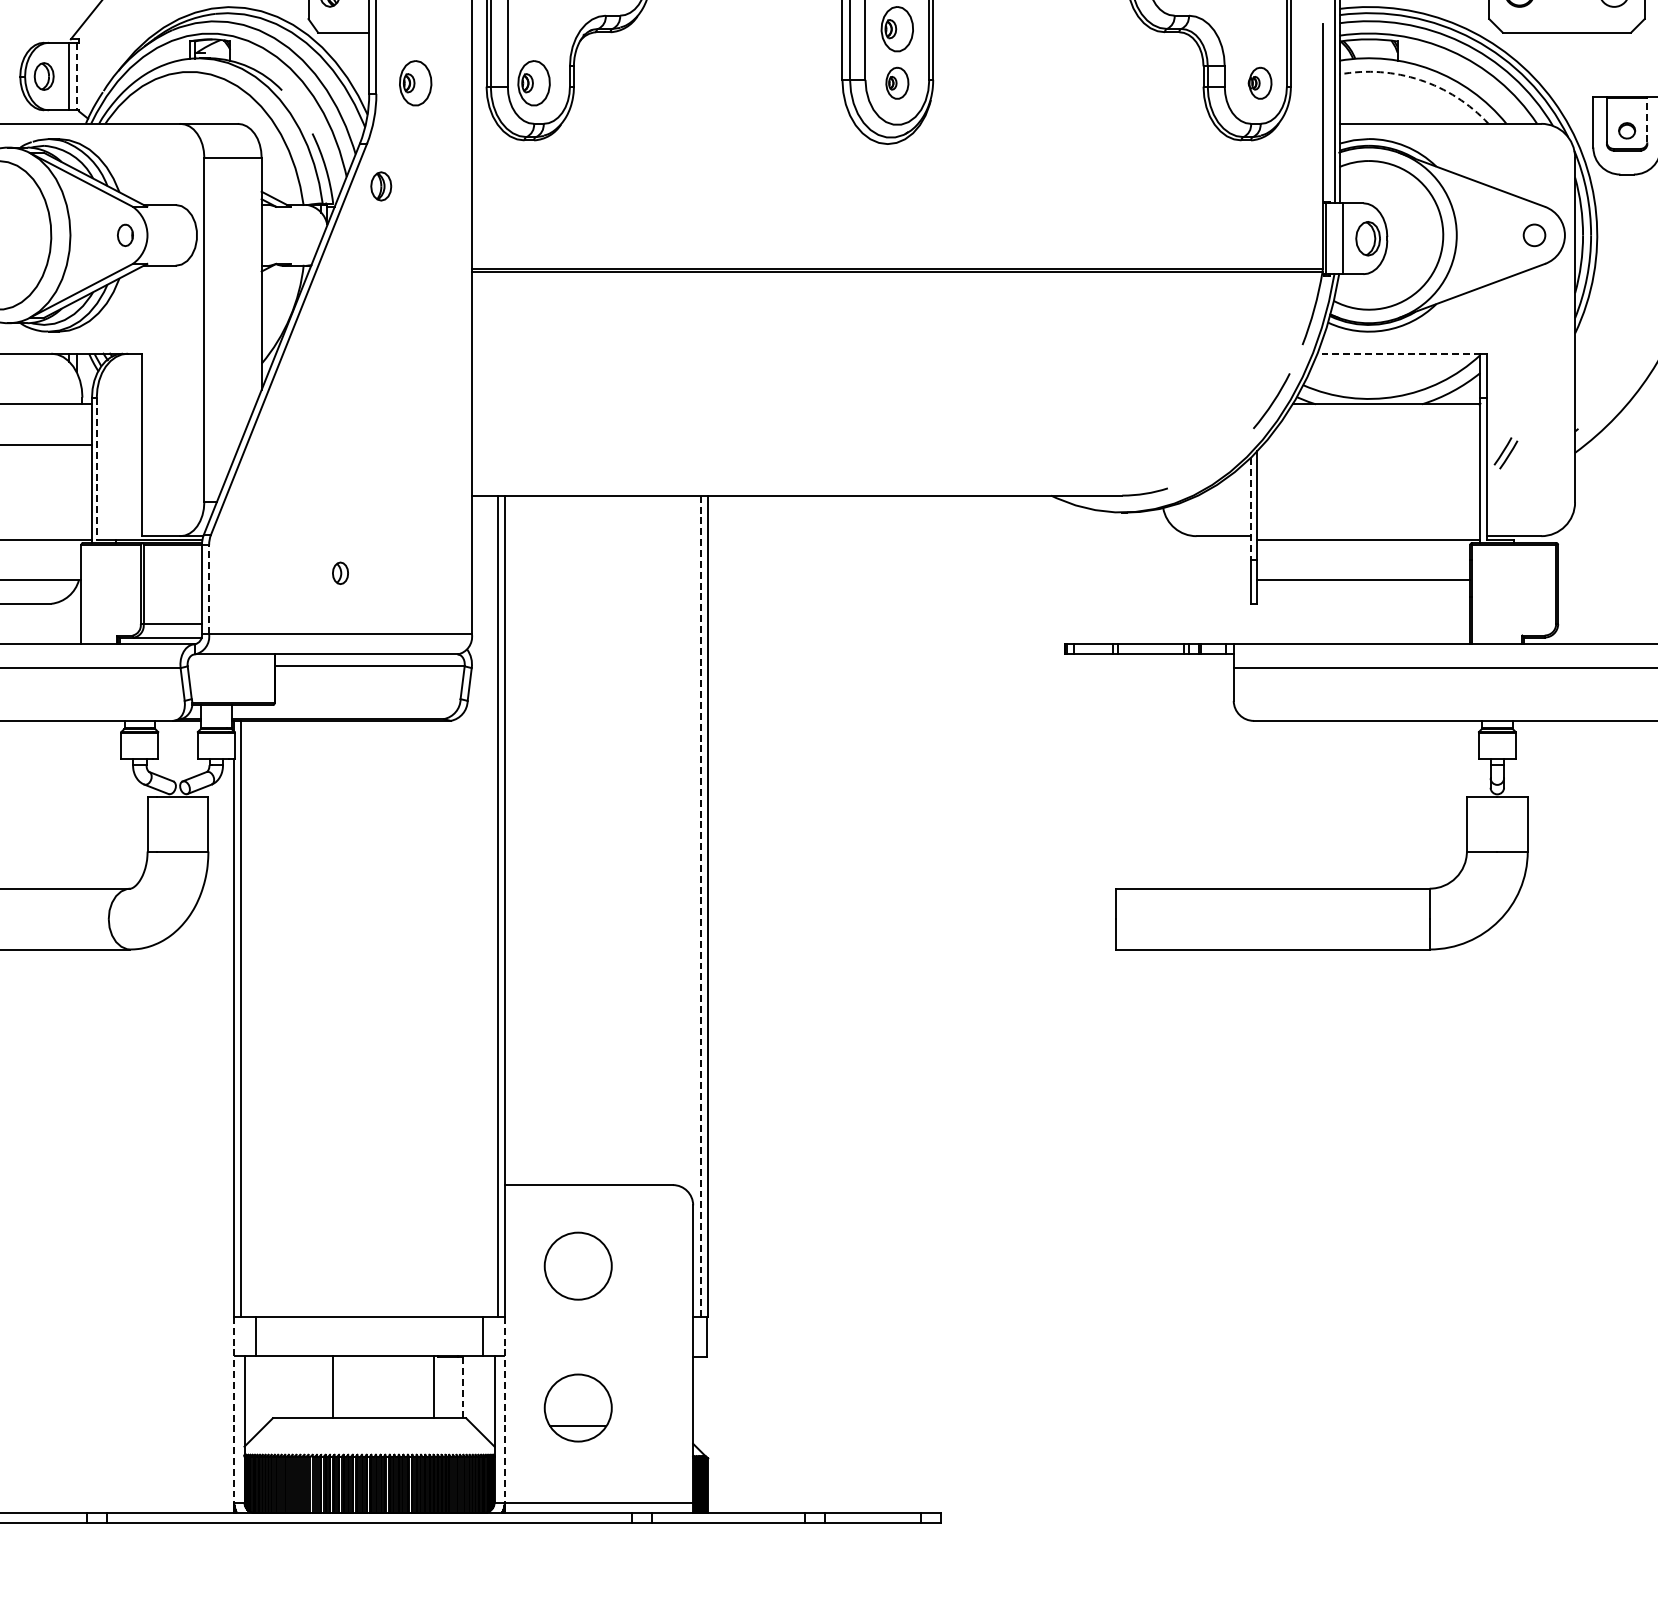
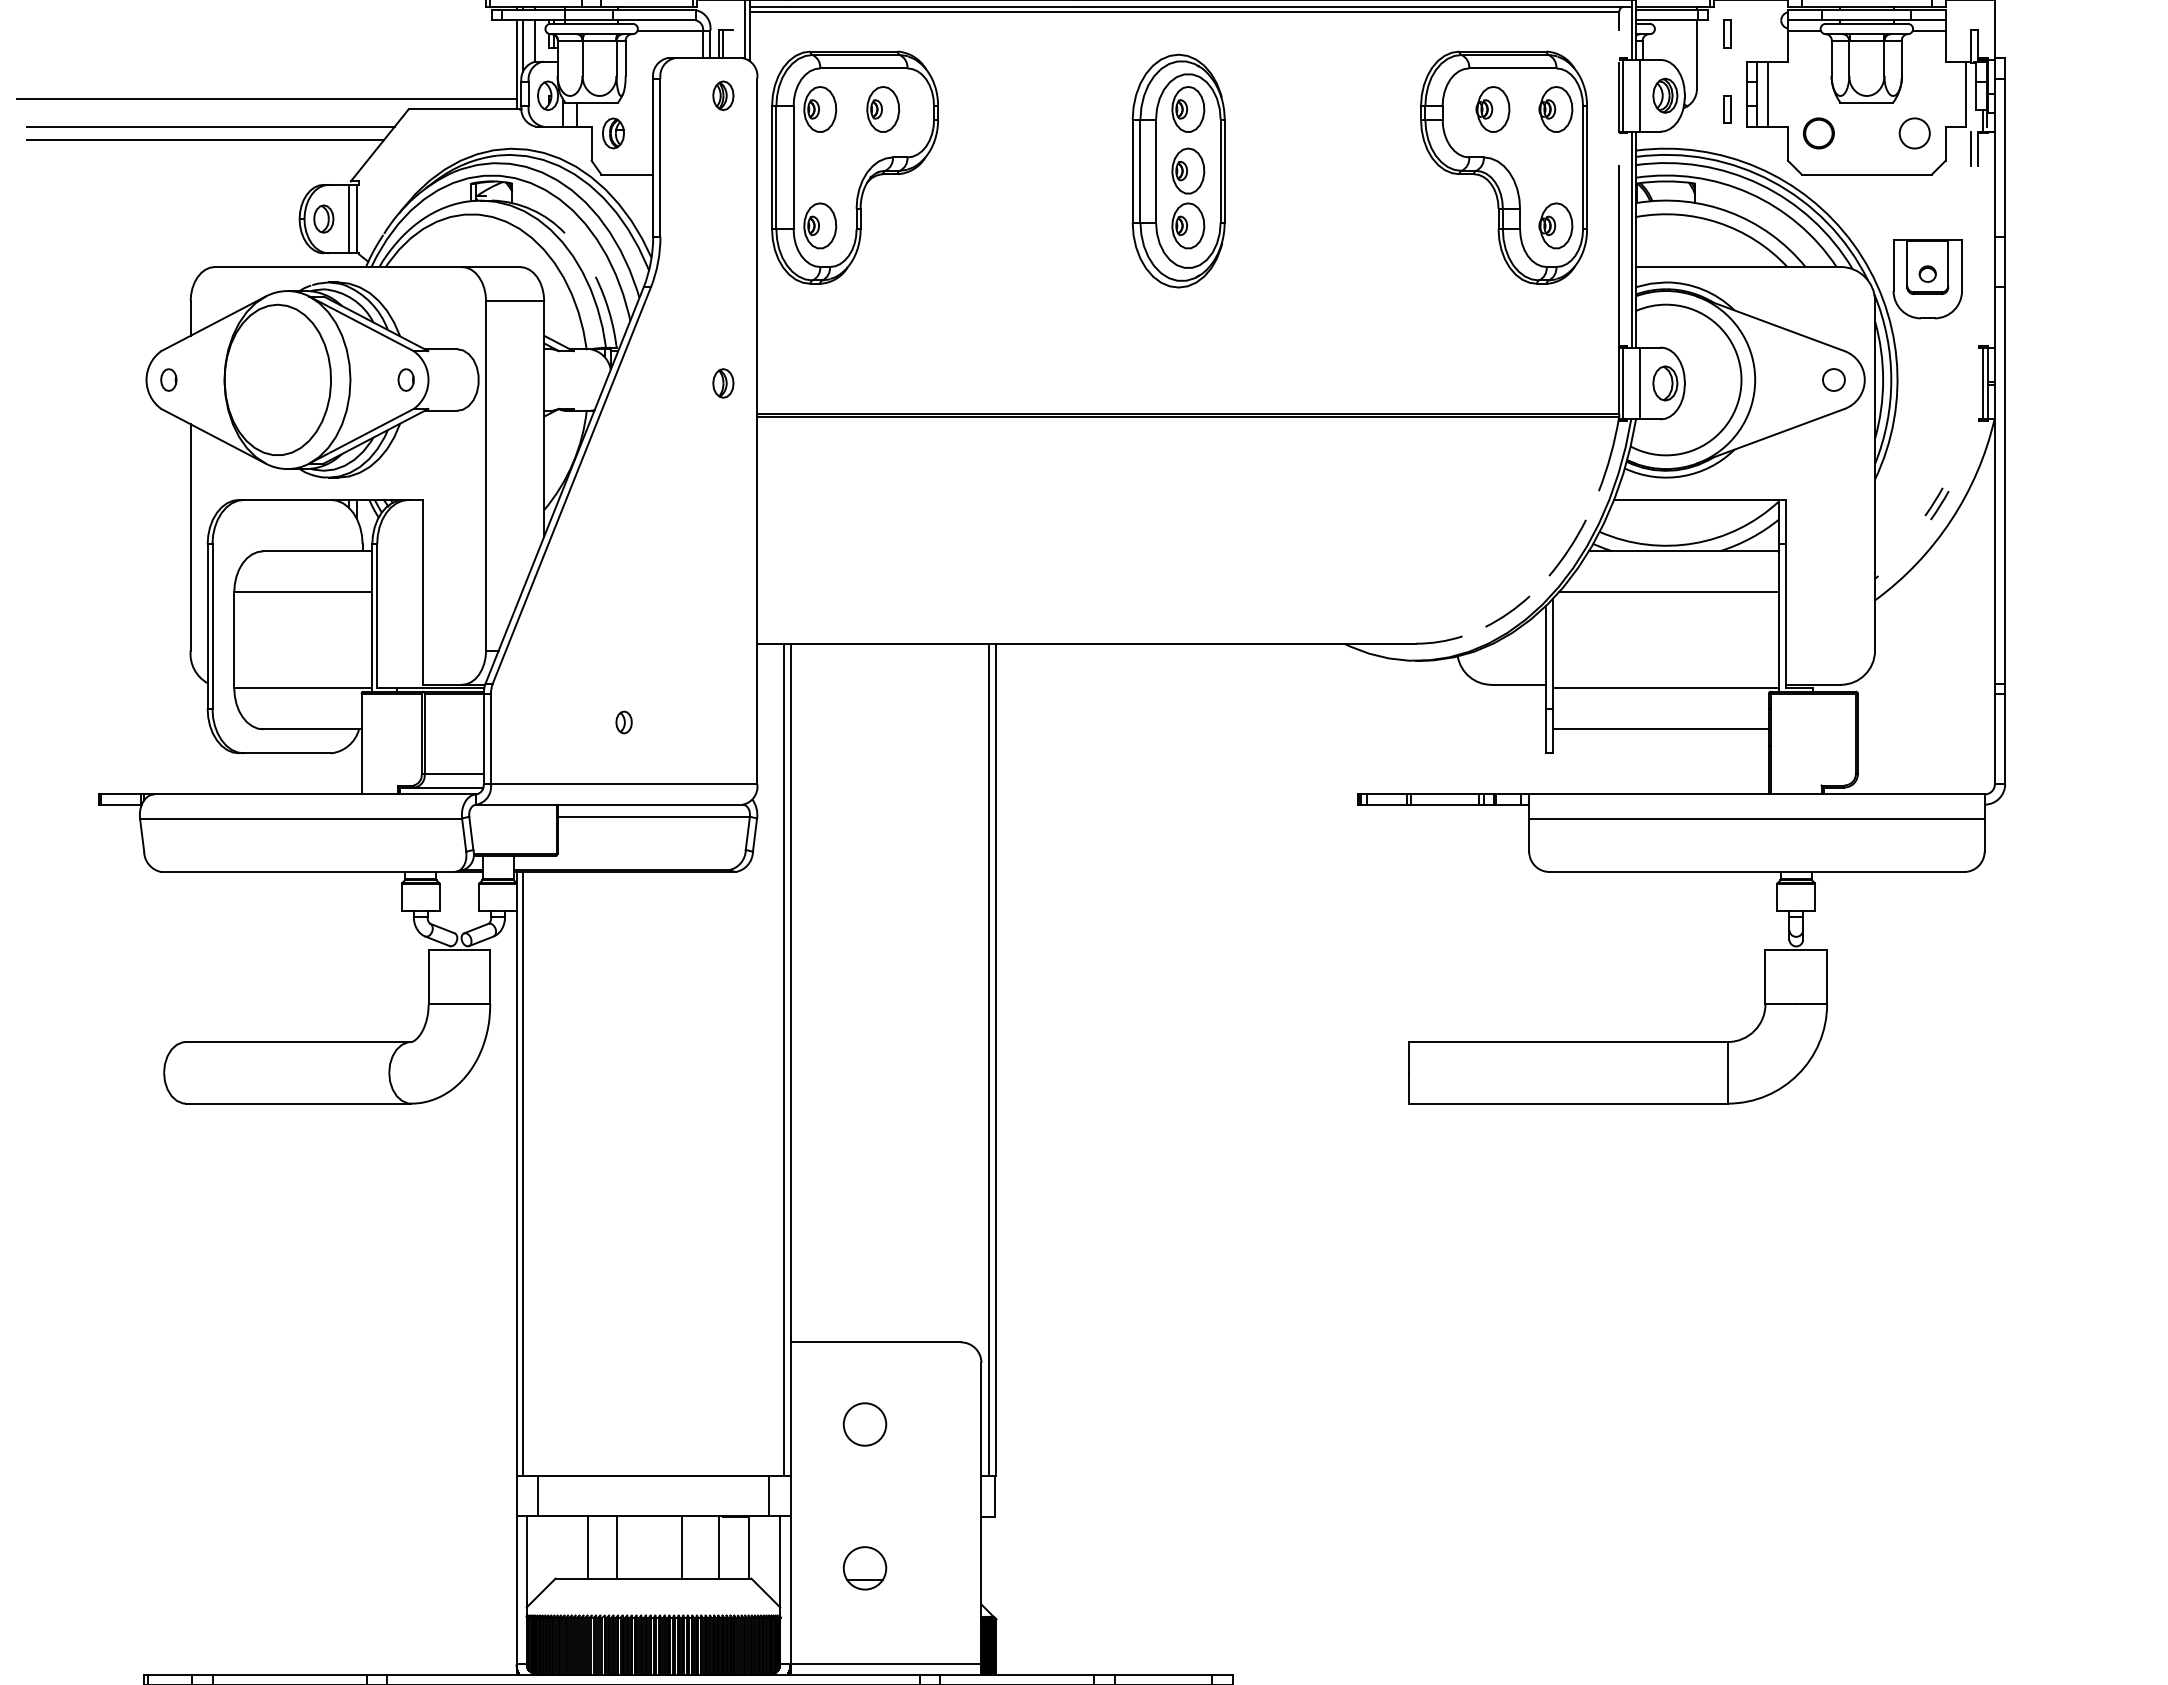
line: (76, 76) -> (356, 219), dashed -> solid
arc: (1420, 79) -> (1718, 222), dashed -> solid
part: (415, 82) -> (700, 225), removed
part: (897, 82) -> (1188, 225), size x1.43
part: (1259, 82) -> (1555, 225), size x1.43
line: (1647, 119) -> (1948, 262), dashed -> solid
part: (381, 186) -> (723, 383), moved
line: (1398, 353) -> (1696, 499), dashed -> solid
line: (1372, 445) -> (1669, 592), added
part: (1505, 452) -> (1936, 503), moved
arc: (1212, 464) -> (1507, 612), added
line: (97, 468) -> (377, 616), dashed -> solid
line: (1250, 509) -> (1546, 657), dashed -> solid
line: (208, 589) -> (490, 738), dashed -> solid
line: (701, 905) -> (989, 1059), dashed -> solid
circle: (577, 1266) -> (864, 1424), size x0.62
line: (304, 1386) -> (587, 1546), added
line: (398, 1386) -> (682, 1546), added
line: (463, 1387) -> (748, 1547), dashed -> solid
part: (577, 1408) -> (864, 1568), size x0.62
line: (234, 1410) -> (516, 1570), dashed -> solid
line: (504, 1410) -> (790, 1570), dashed -> solid

